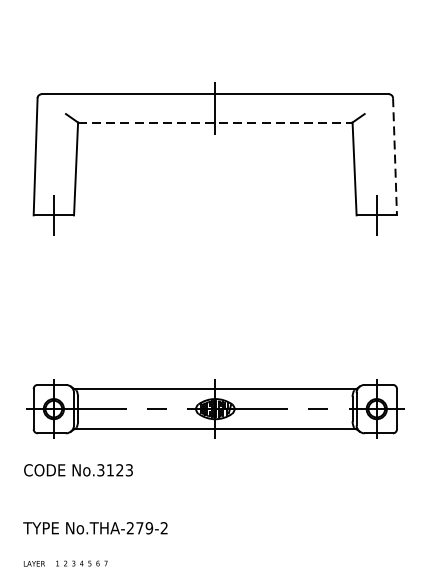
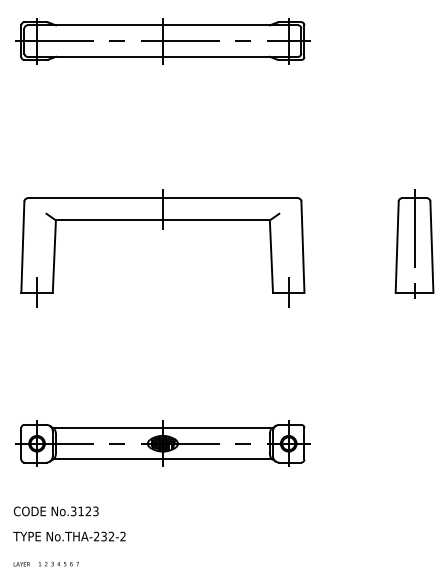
line: (214, 122) -> (162, 220), dashed -> solid
line: (394, 157) -> (302, 247), dashed -> solid
text: (77, 470) -> (55, 511), moved
text: (144, 528) -> (107, 536), No.THA-279-2 -> No.THA-232-2

